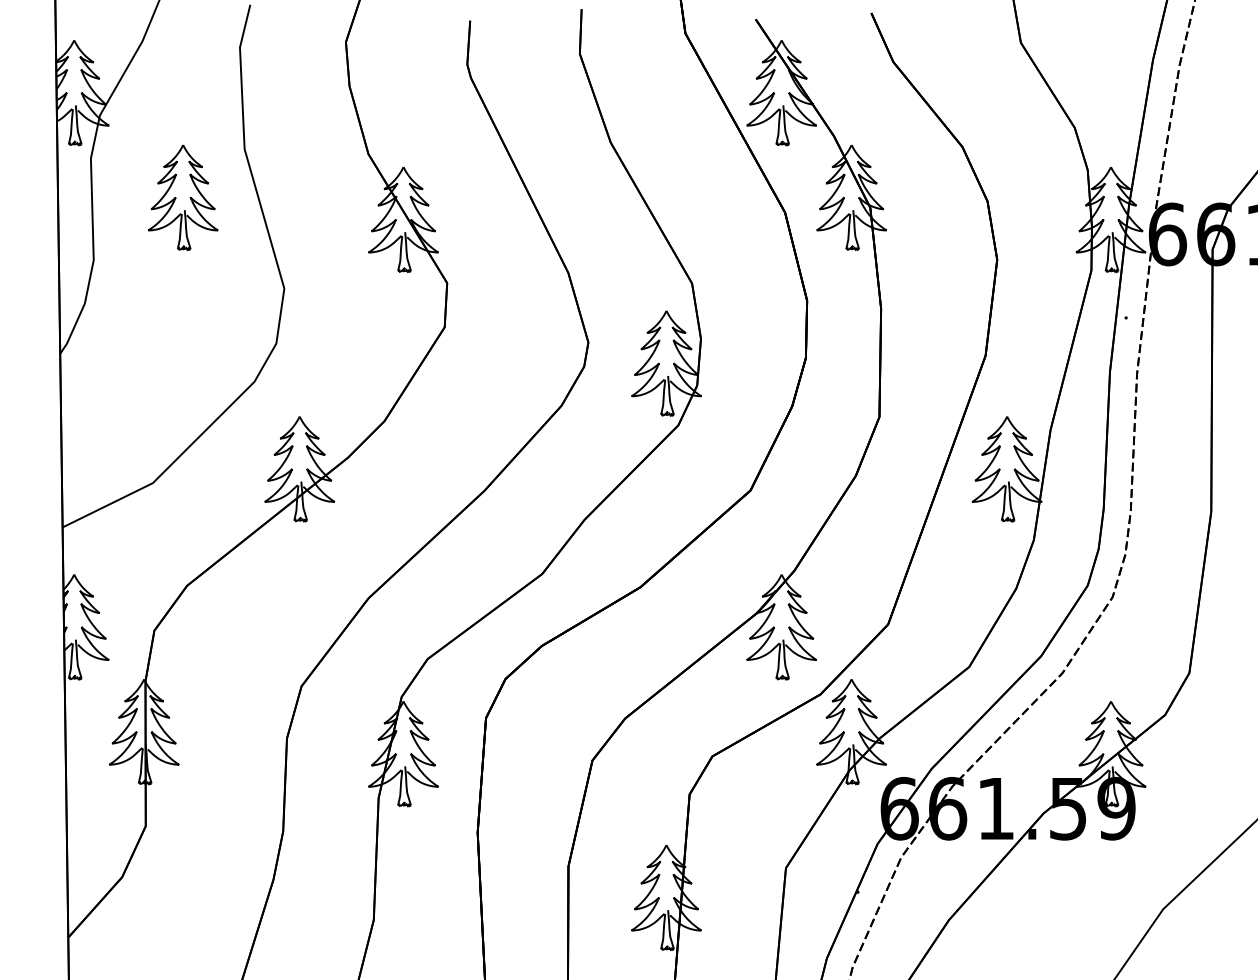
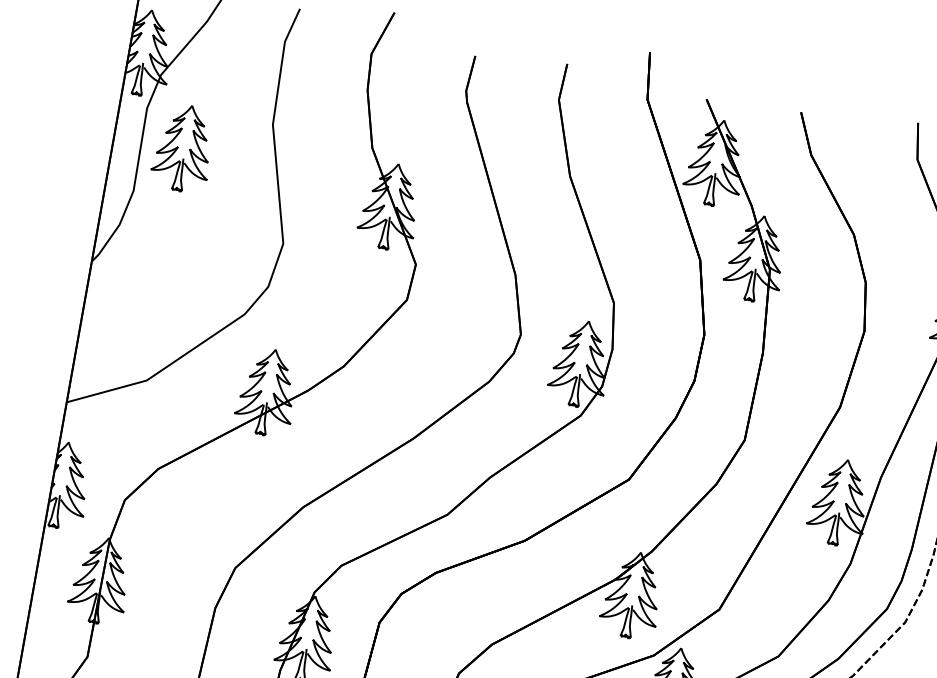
part: (183, 197) -> (184, 148), moved

